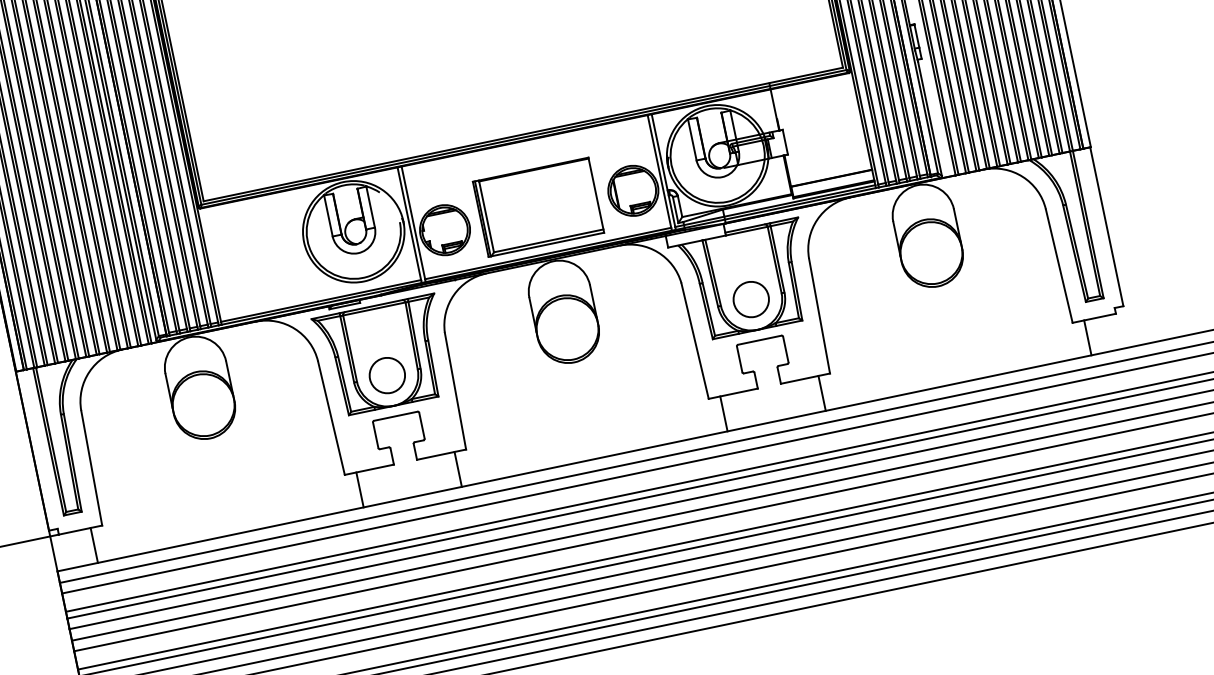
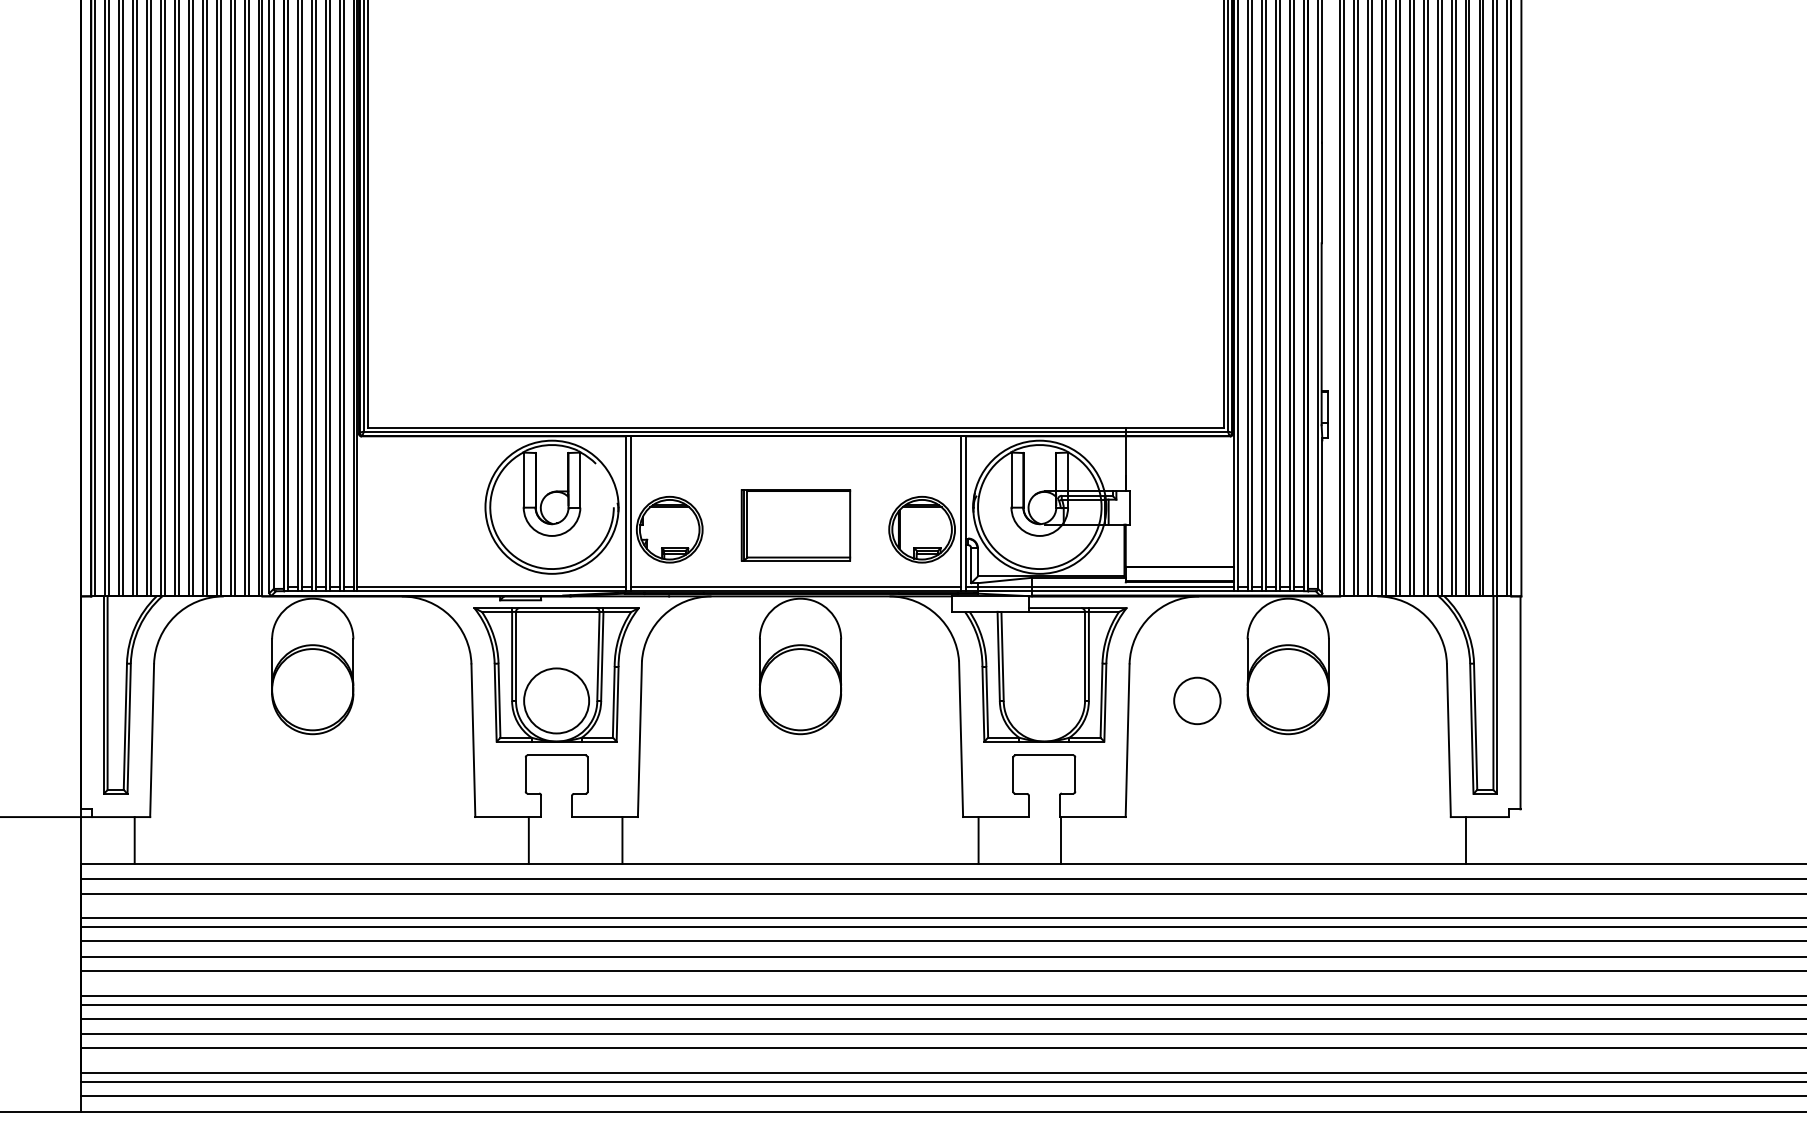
part: (538, 207) -> (795, 525), size x0.7
circle: (751, 299) -> (1197, 700), moved
circle: (387, 375) -> (556, 700), size x1.4
line: (822, 393) -> (1061, 840), moved
line: (359, 490) -> (528, 840), moved

